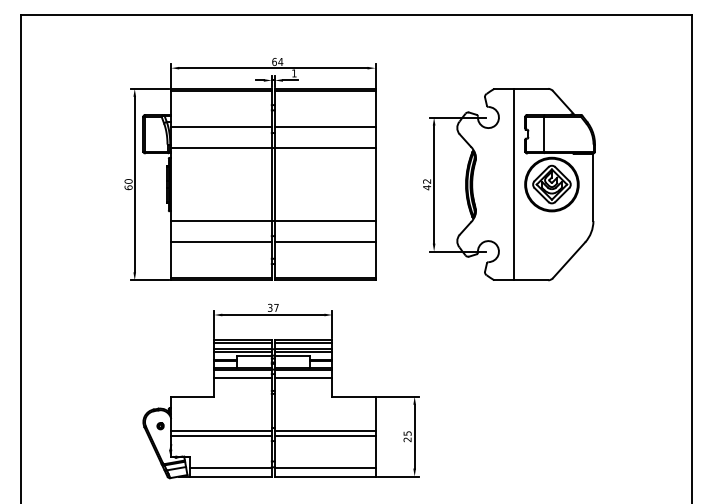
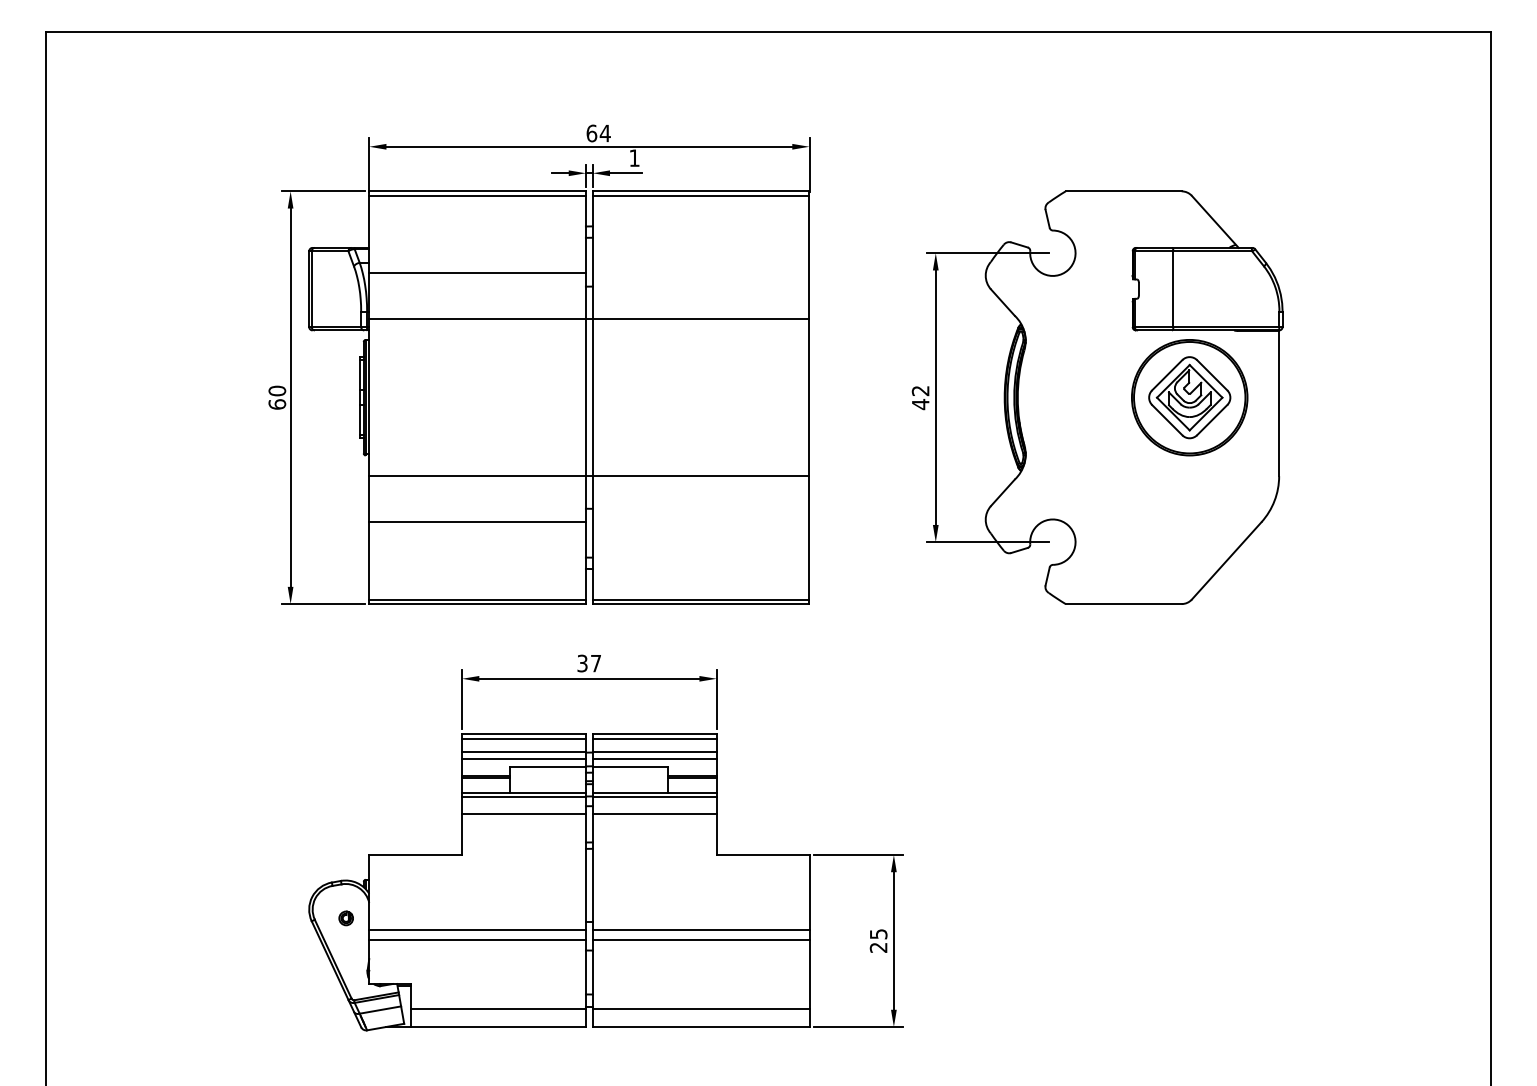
line: (324, 126) -> (699, 272), removed
line: (513, 184) -> (1106, 397), removed
line: (324, 242) -> (699, 522), removed

